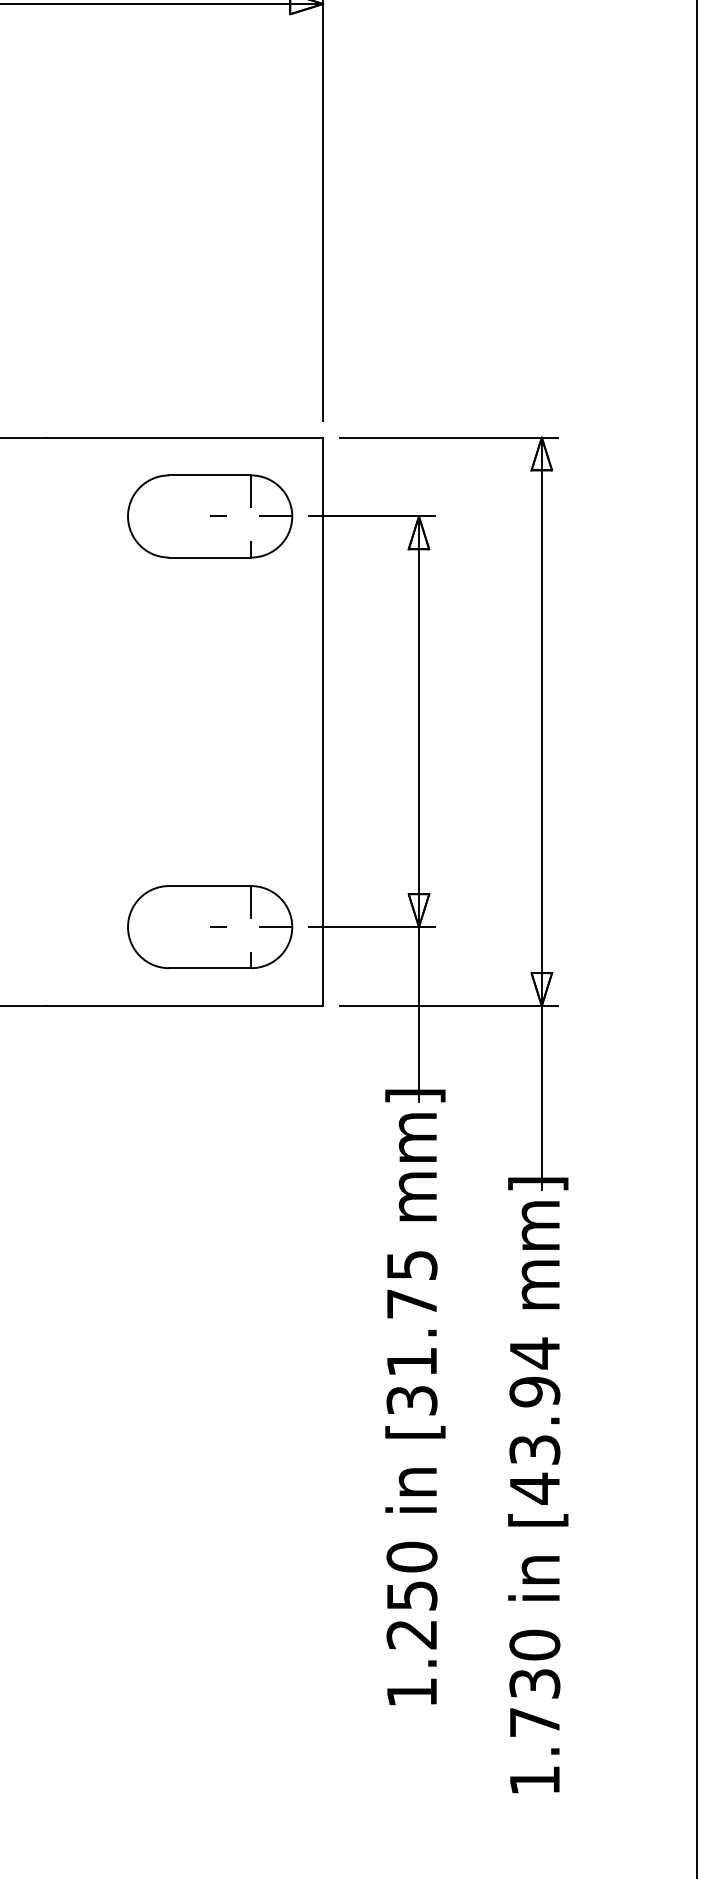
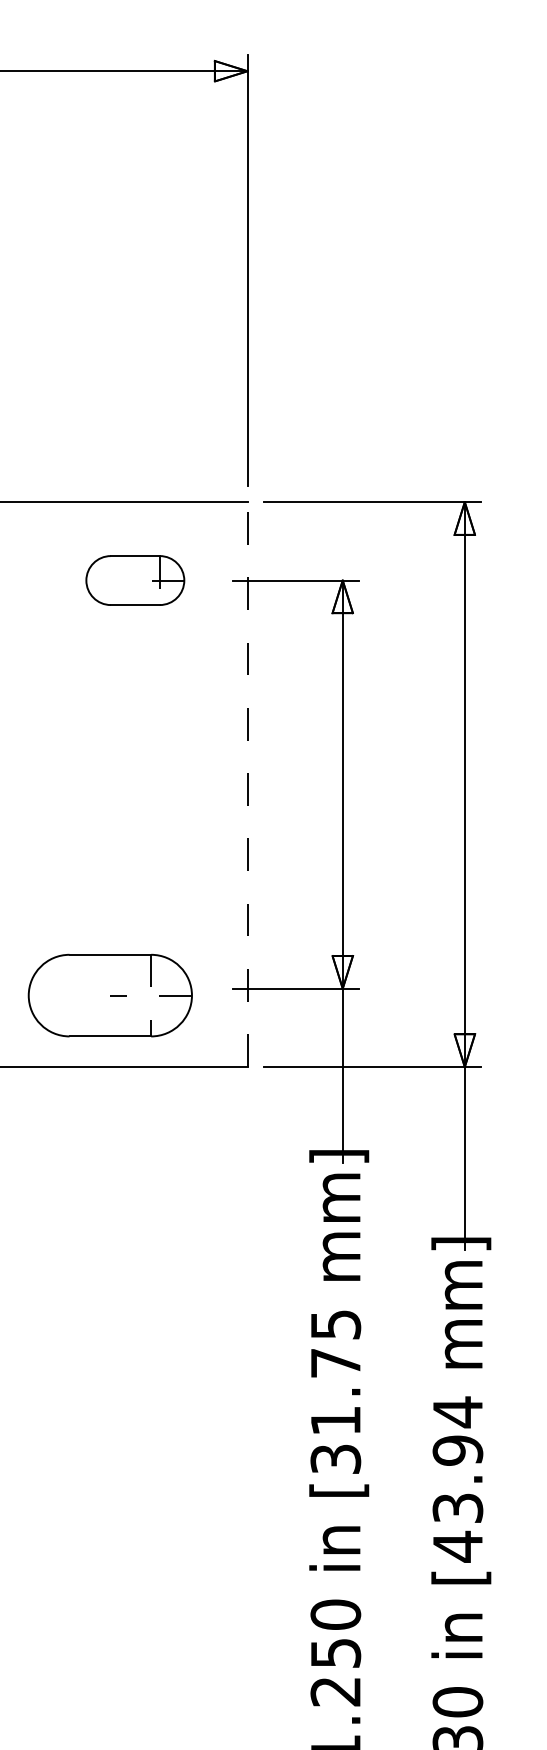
part: (210, 516) -> (135, 580), size x0.6
line: (323, 721) -> (247, 784), solid -> dashed
part: (210, 927) -> (110, 995), moved

